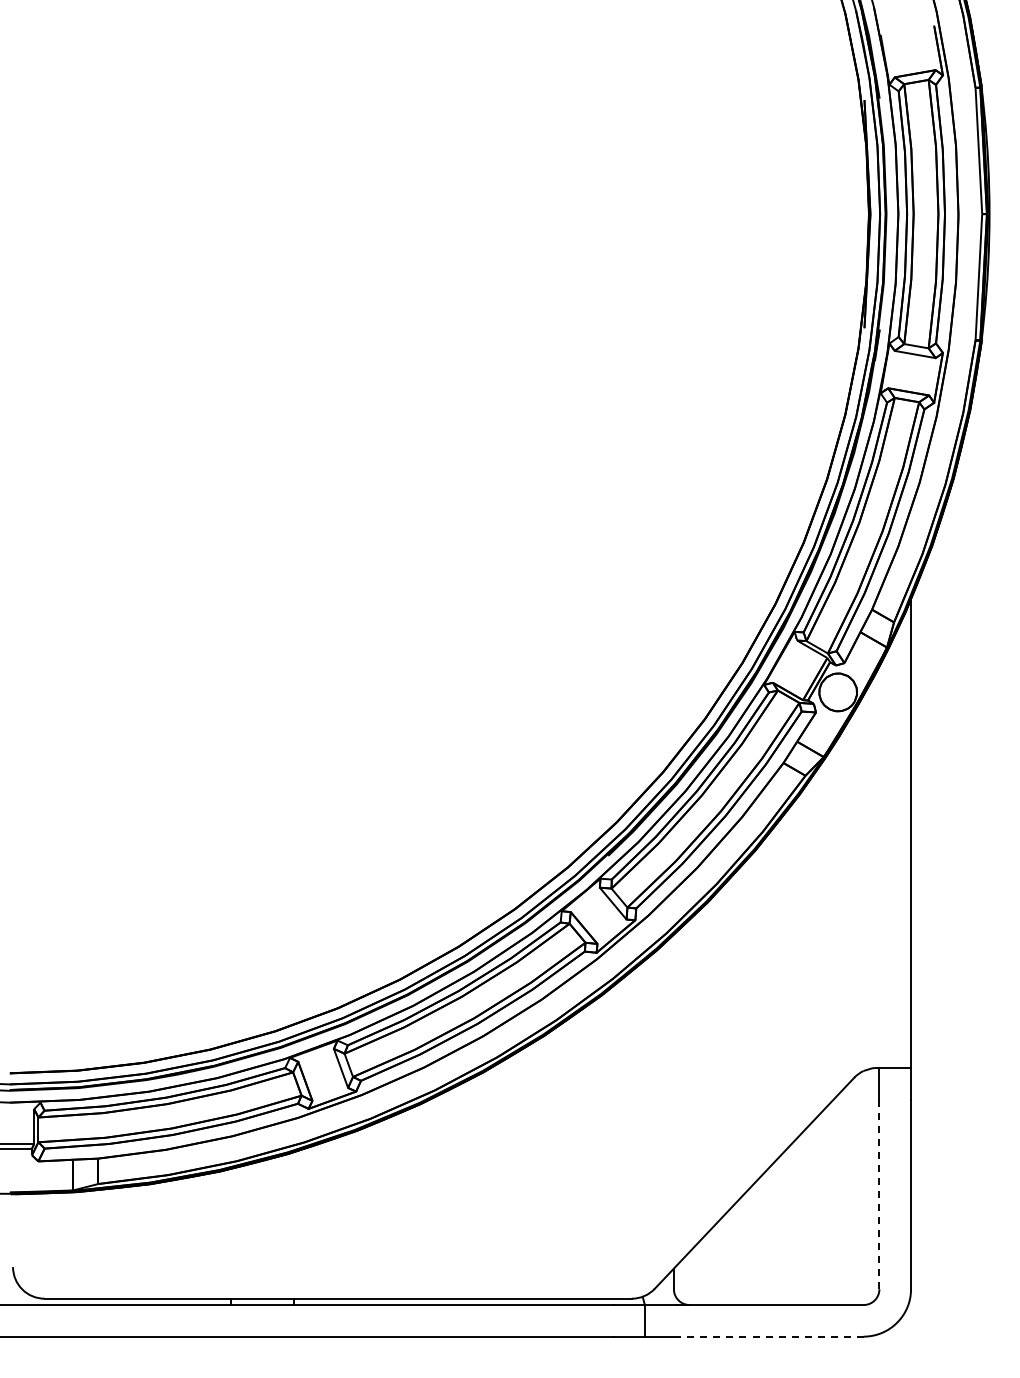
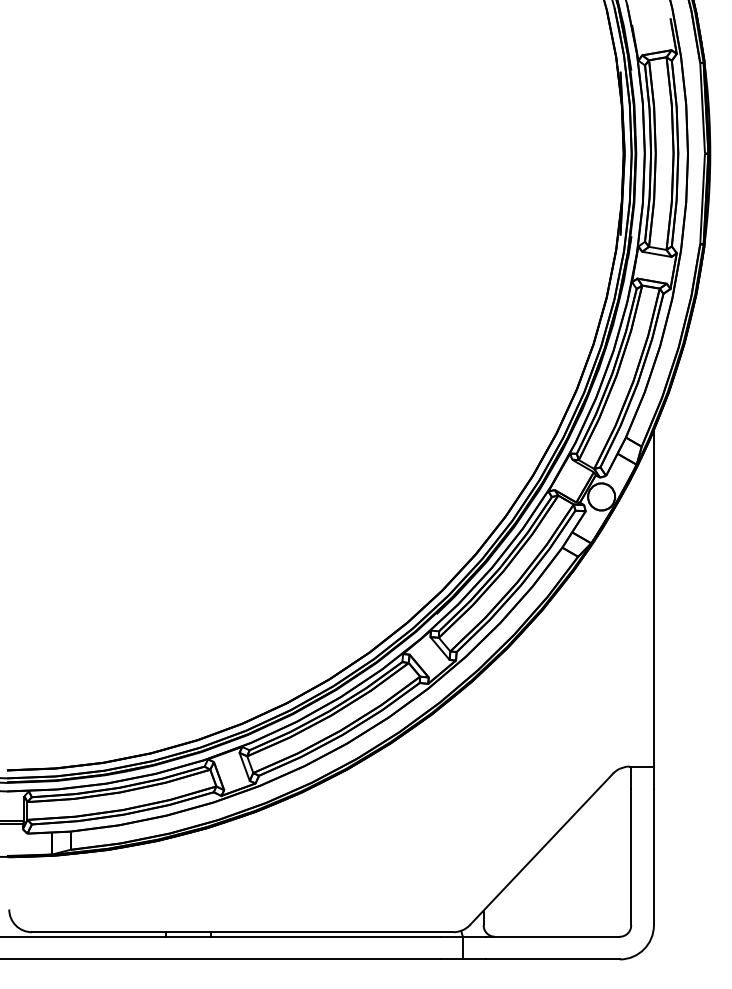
line: (879, 1194) -> (631, 857), dashed -> solid
line: (769, 1336) -> (552, 959), dashed -> solid

